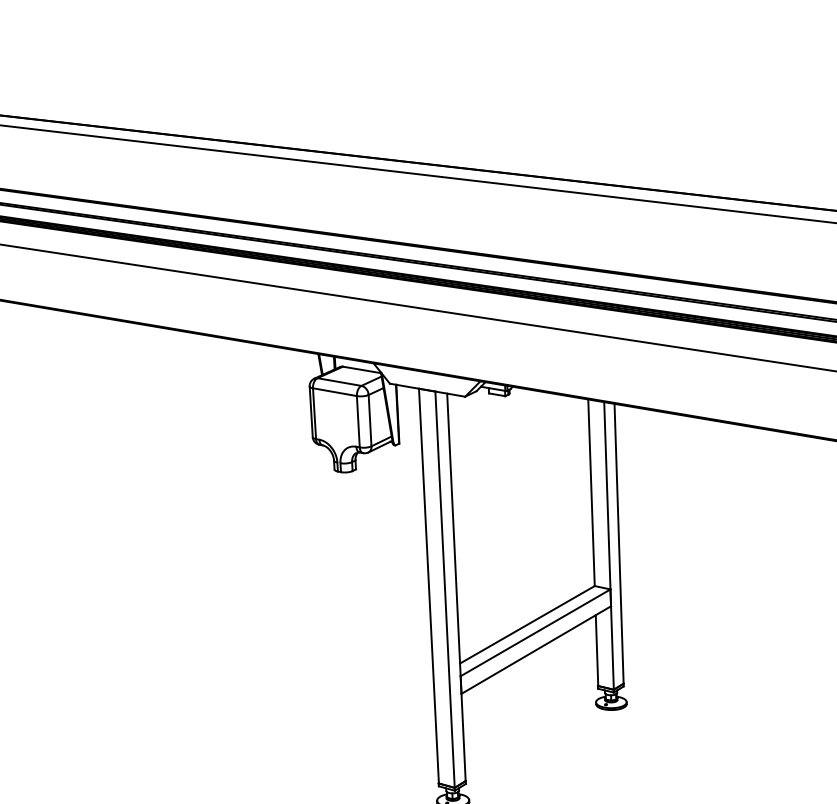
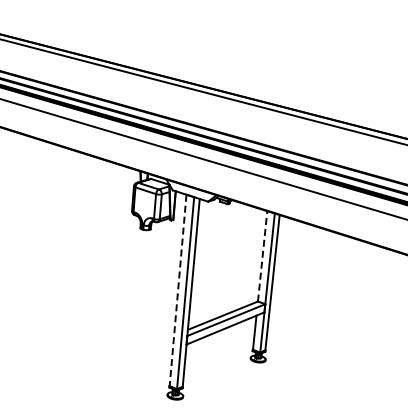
line: (590, 491) -> (262, 255), solid -> dashed
line: (429, 586) -> (178, 290), solid -> dashed

